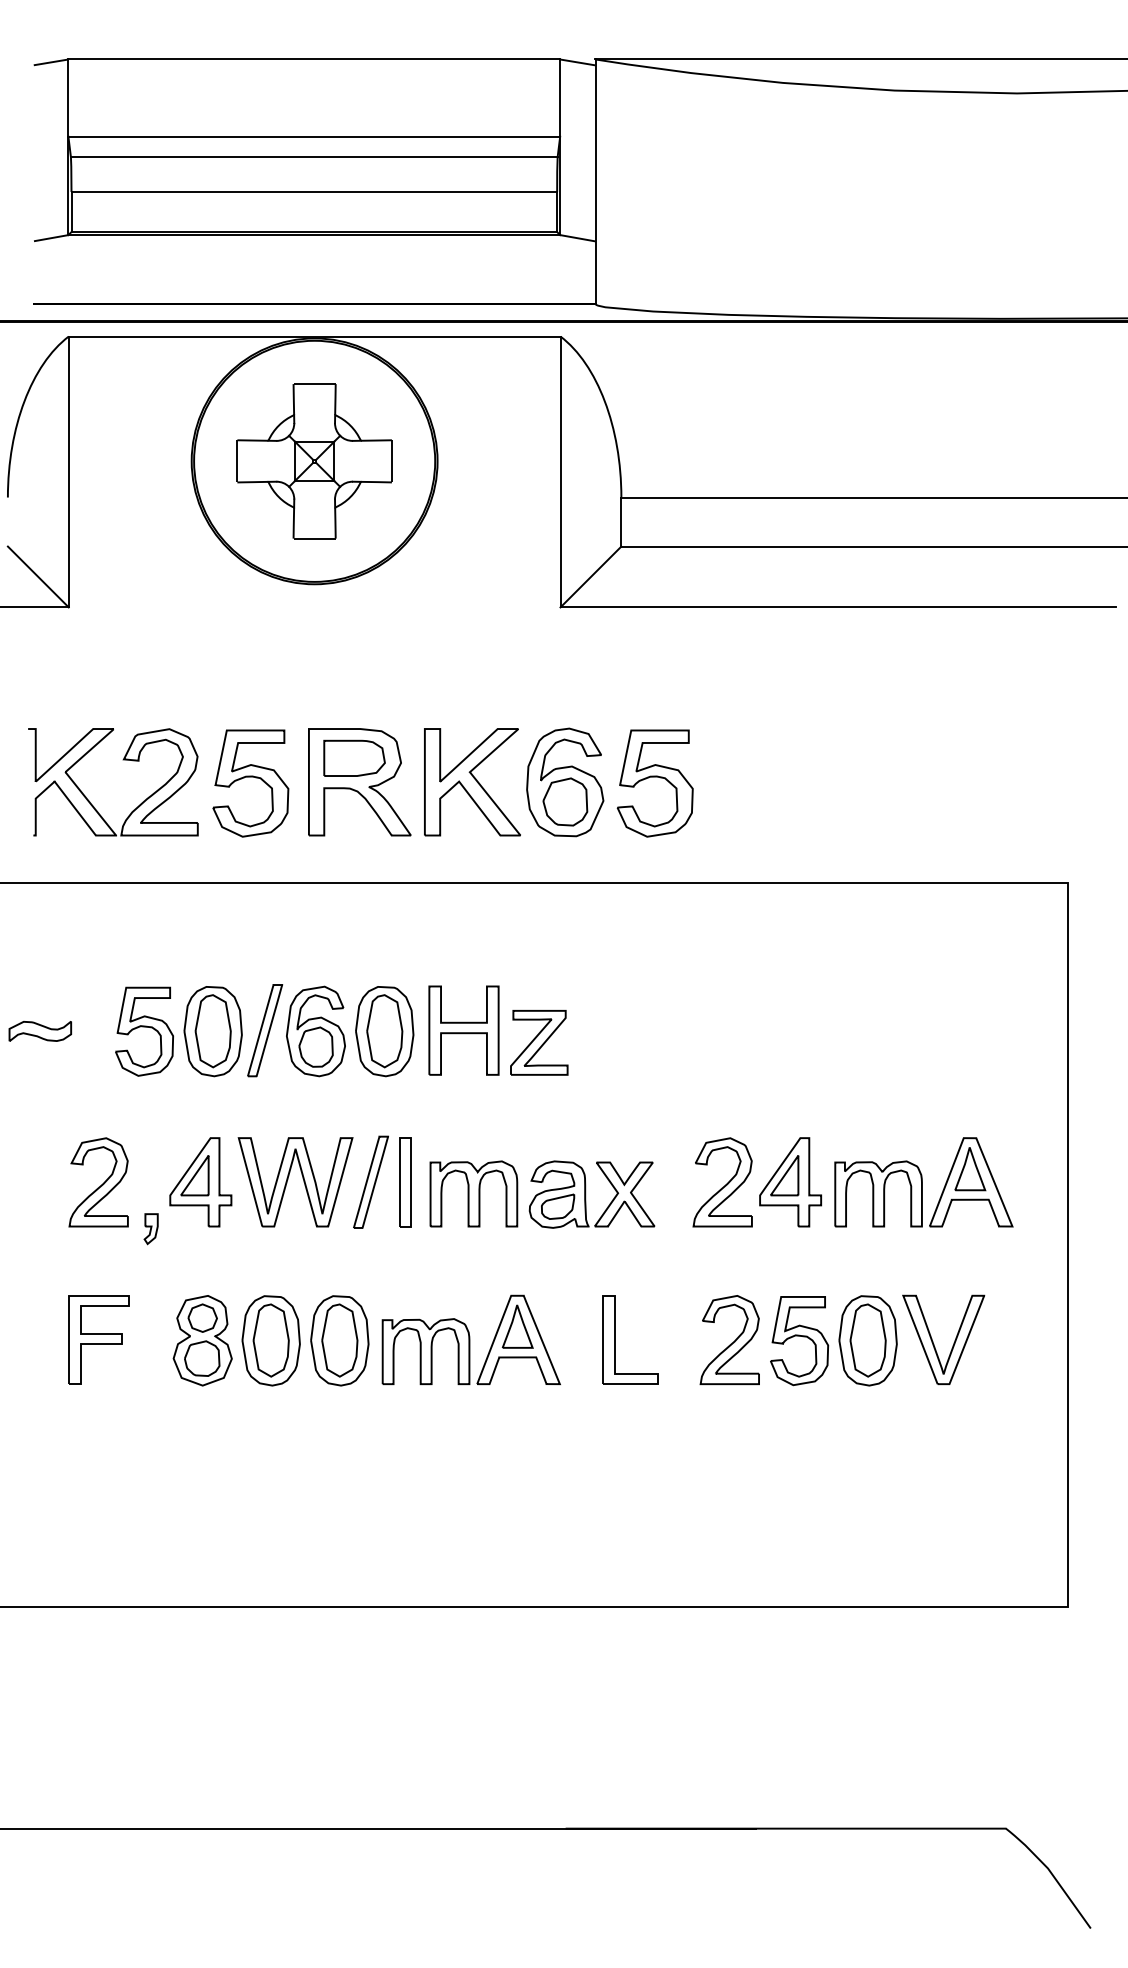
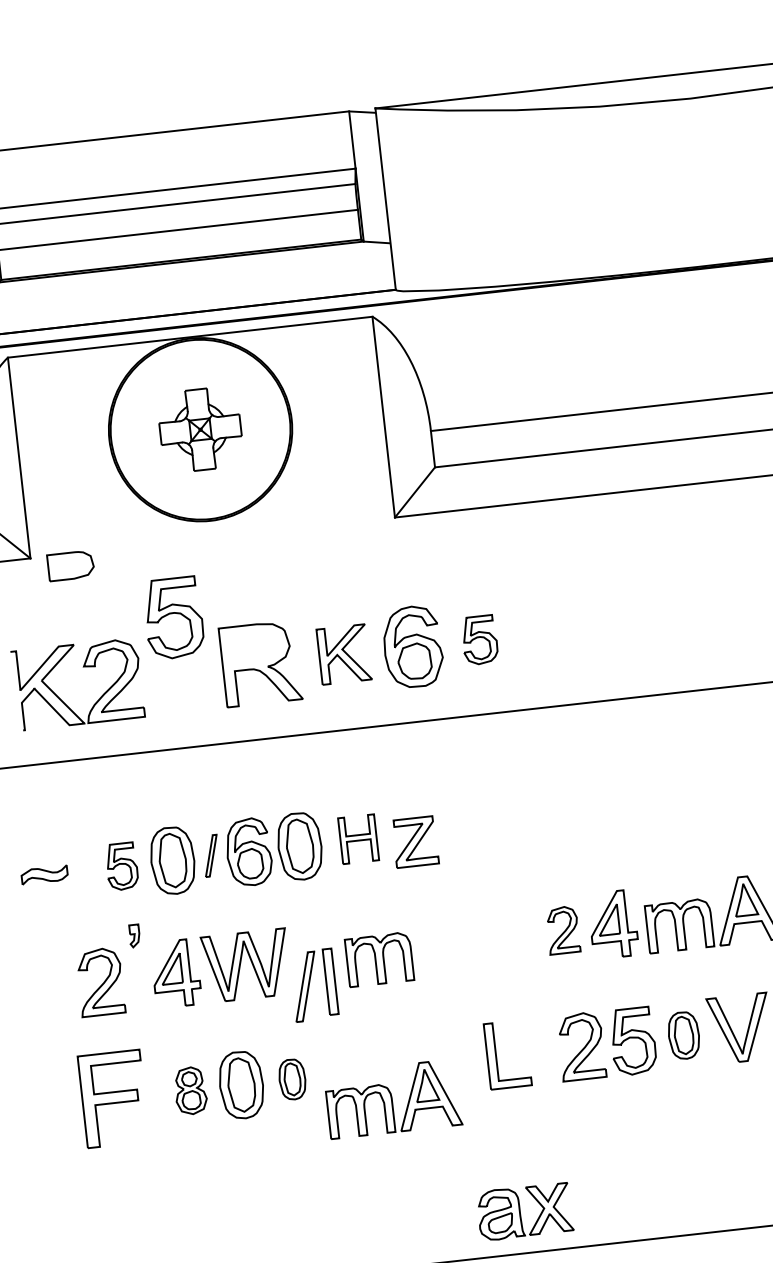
part: (314, 461) -> (200, 429), size x0.7
part: (354, 757) -> (70, 565), moved
part: (472, 782) -> (344, 654), size x0.7
part: (250, 783) -> (173, 618), moved
part: (654, 783) -> (479, 640), size x0.6
part: (265, 1030) -> (211, 855), size x0.6
part: (463, 1030) -> (358, 839), size x0.7
part: (144, 1031) -> (121, 866), size x0.7
part: (370, 1181) -> (304, 986), moved
part: (405, 1182) -> (330, 981), moved
part: (722, 1182) -> (562, 930), size x0.7
part: (591, 1194) -> (524, 1211), moved
part: (150, 1229) -> (134, 936), moved
part: (98, 1339) -> (113, 1098), size x1.4
part: (470, 1339) -> (392, 1098), moved
part: (202, 1340) -> (190, 1090), size x0.7
part: (339, 1340) -> (292, 1079), size x0.6
part: (867, 1340) -> (683, 1035), size x0.7

